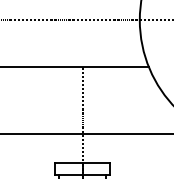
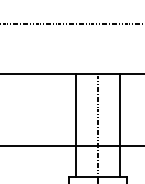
line: (62, 114) -> (76, 125), added
line: (103, 114) -> (120, 125), added

